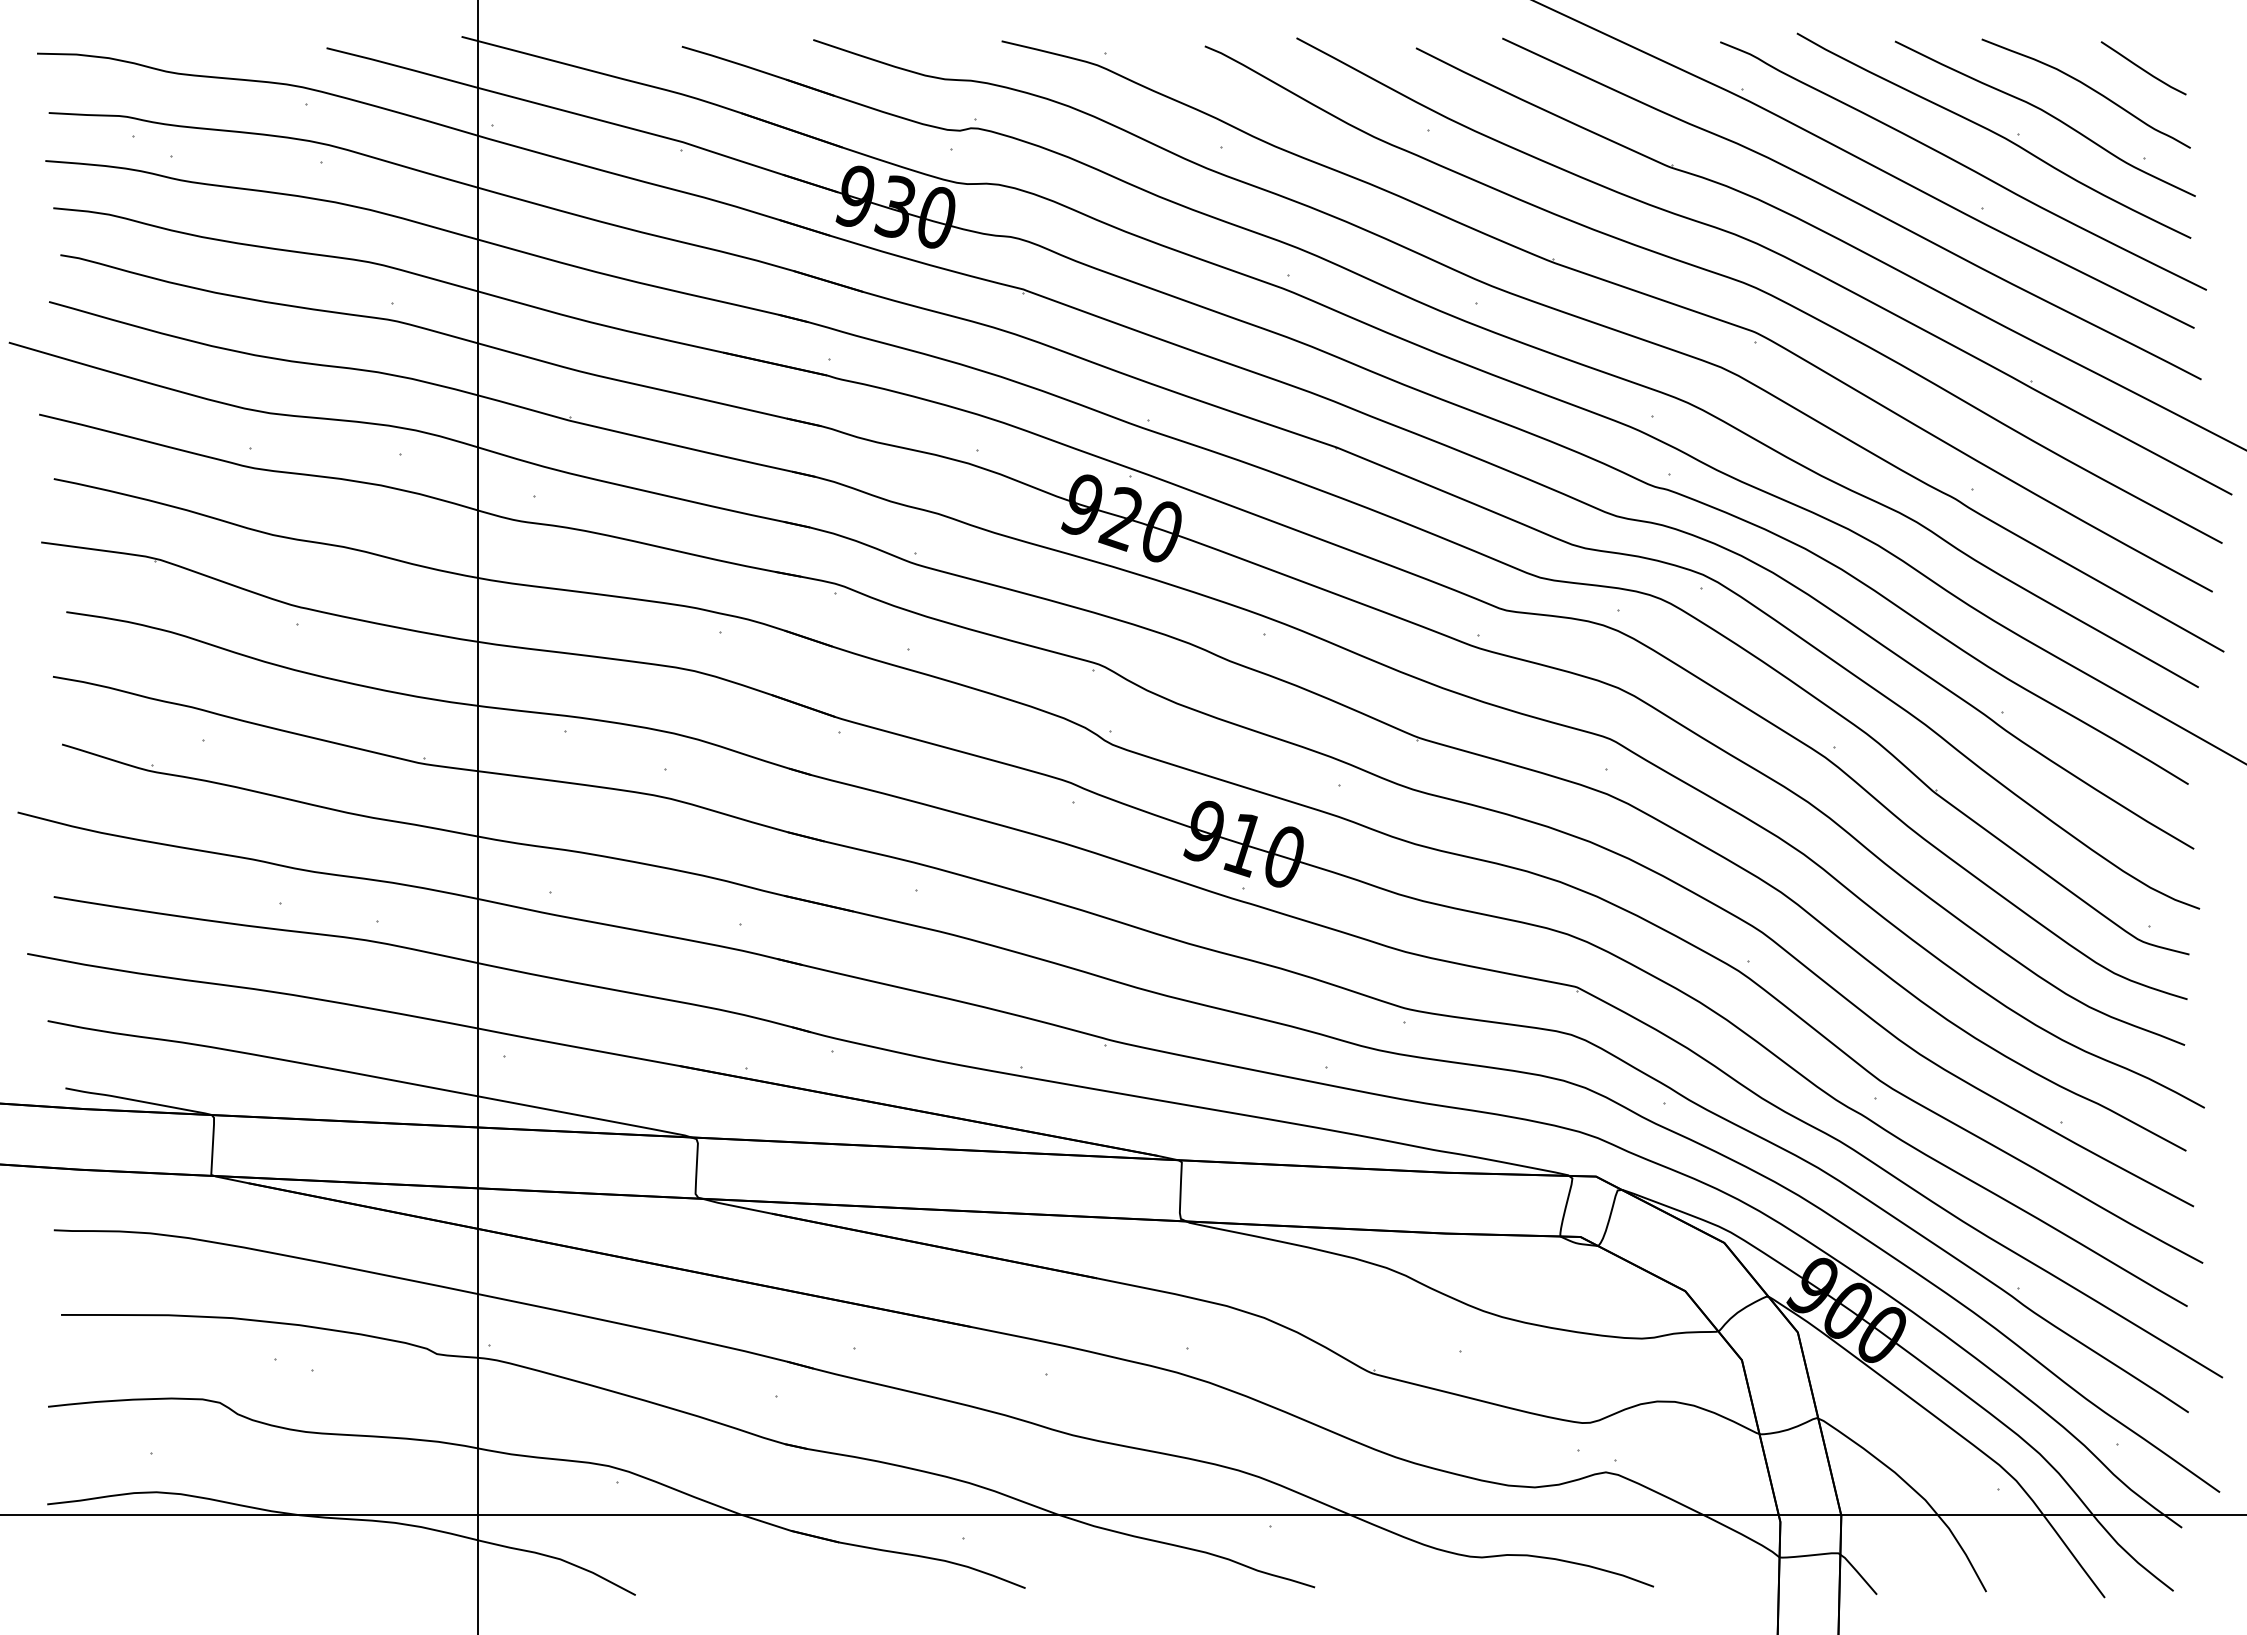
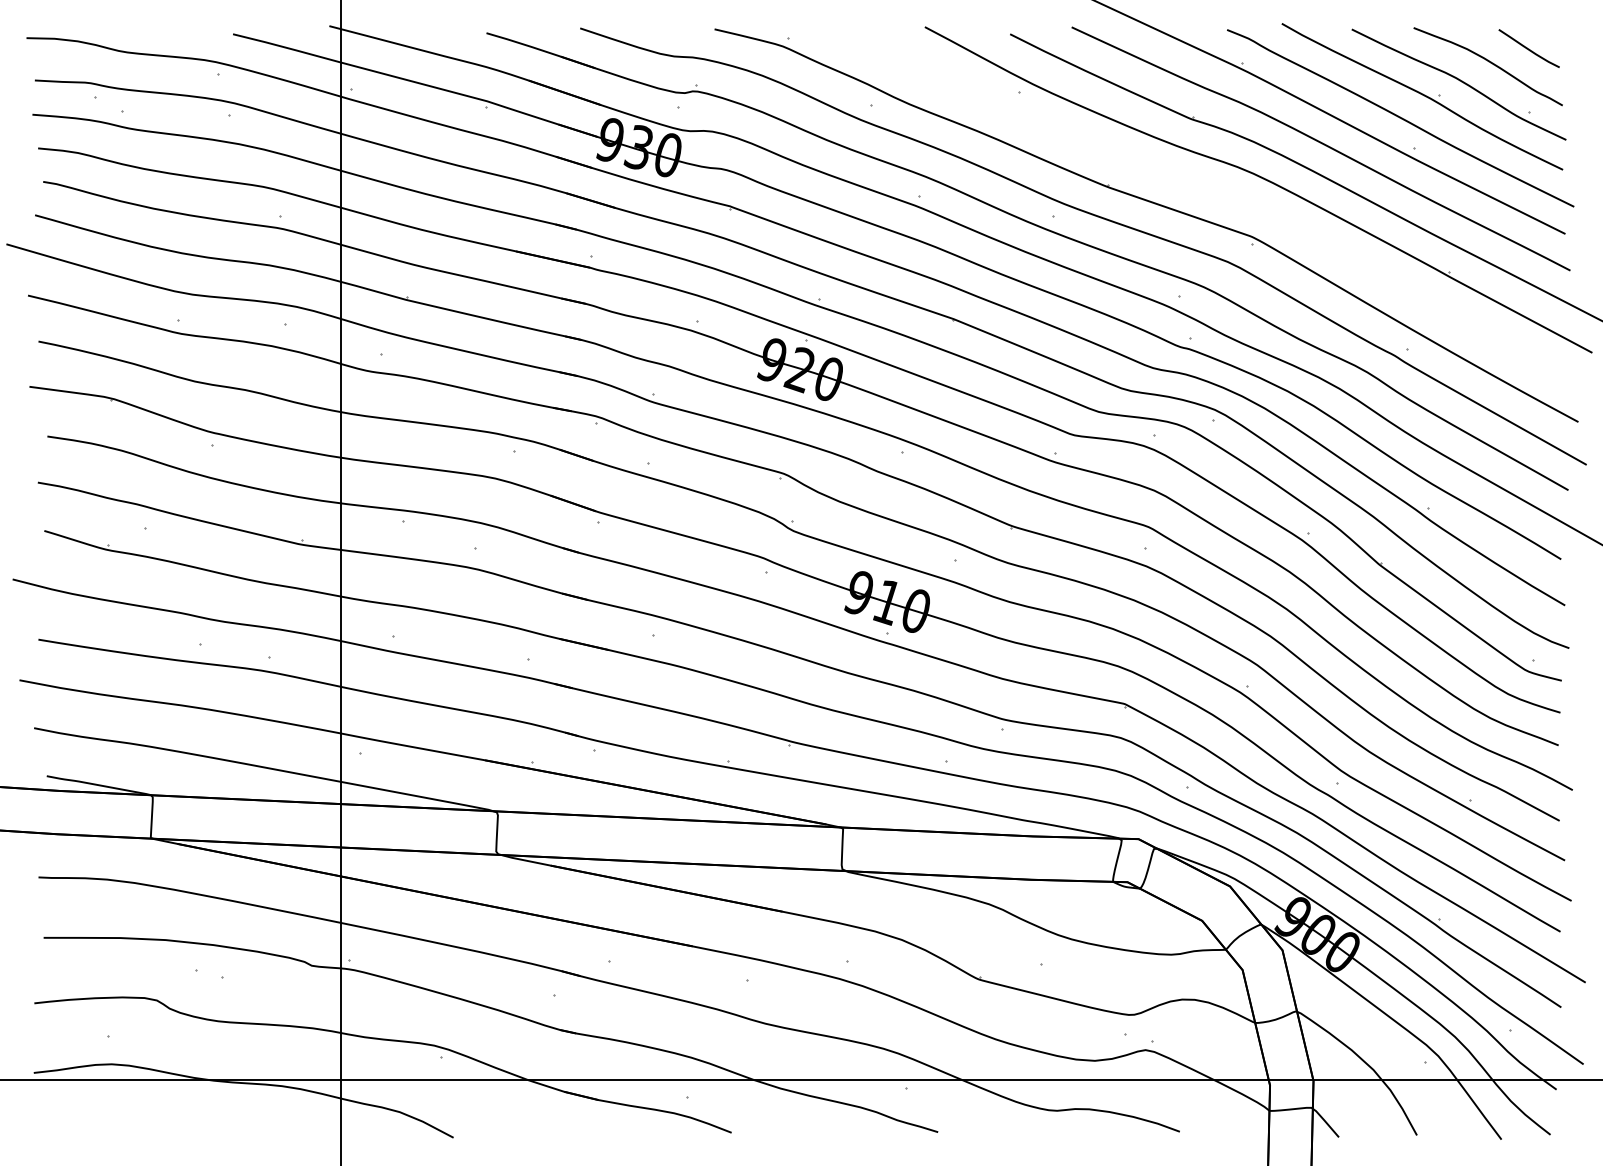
curve: (1721, 276) -> (1228, 197), removed

